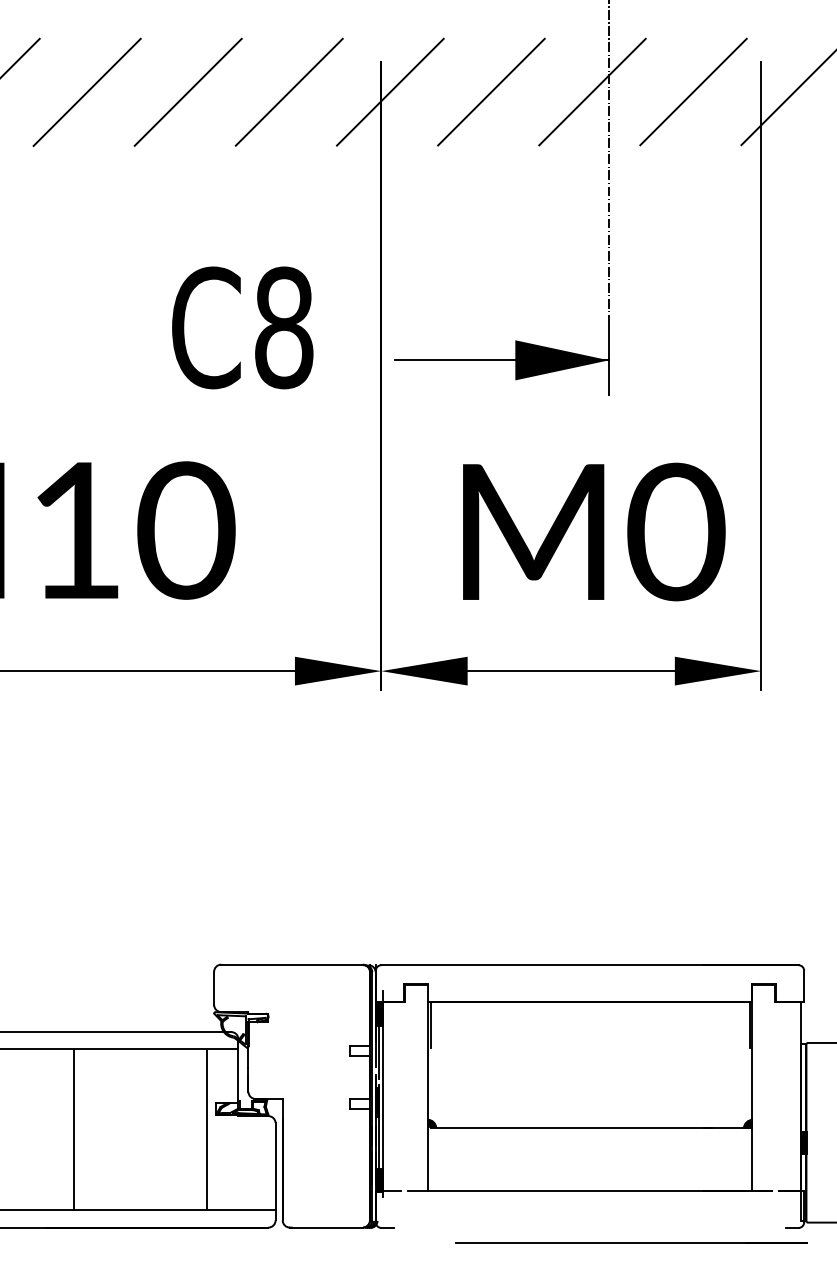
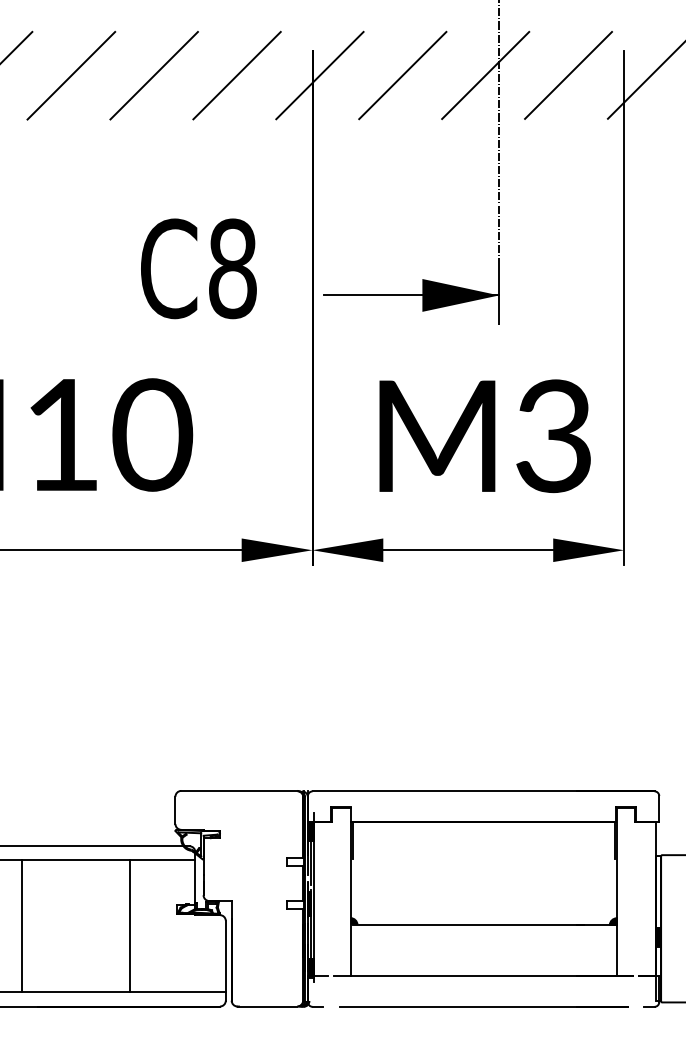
text: (676, 532) -> (554, 436), M0 -> M3
line: (73, 1129) -> (21, 926), moved
line: (206, 1129) -> (129, 926), moved
line: (631, 1242) -> (483, 1006), moved

